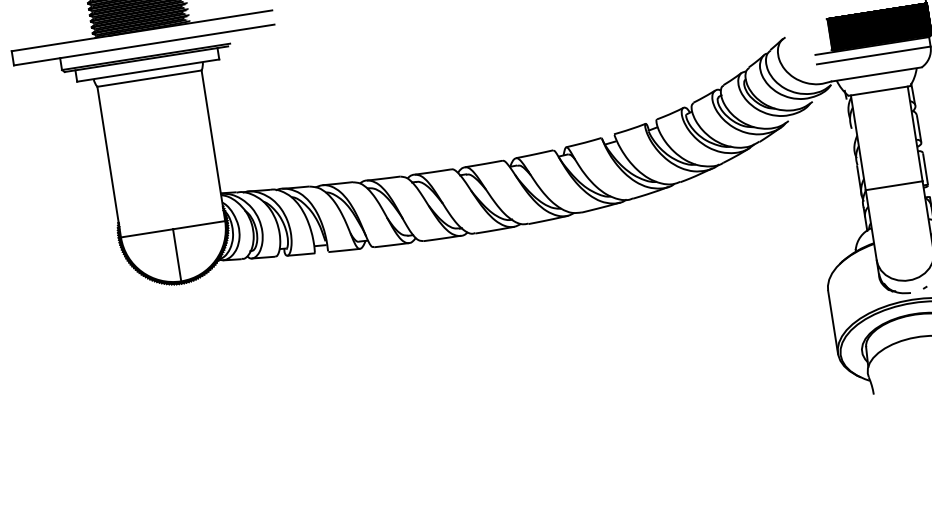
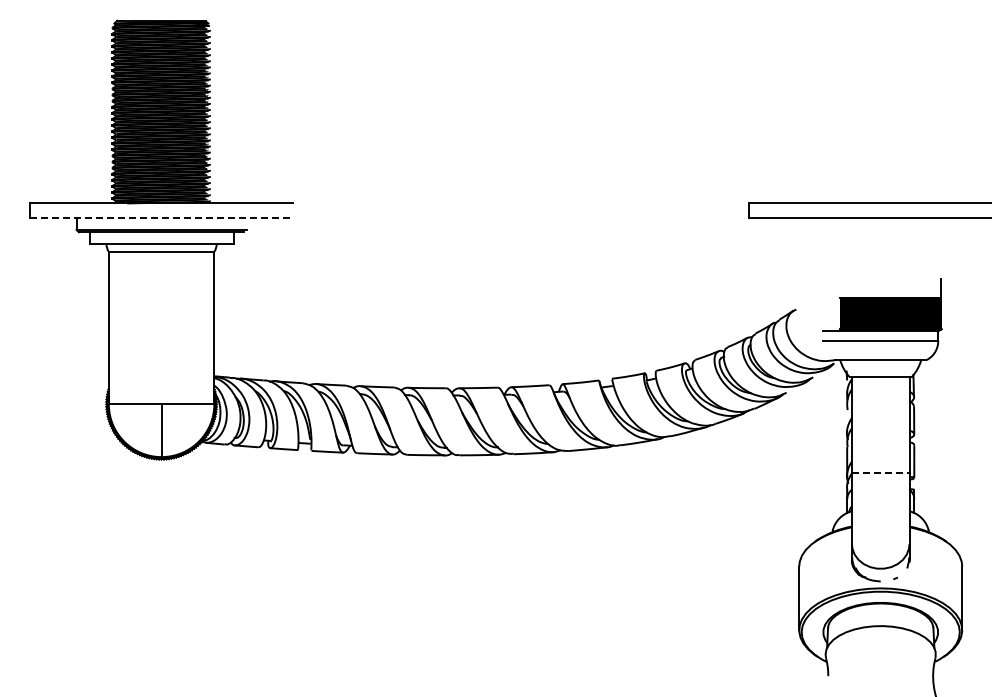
line: (144, 44) -> (161, 217), solid -> dashed
line: (893, 185) -> (880, 472), solid -> dashed

